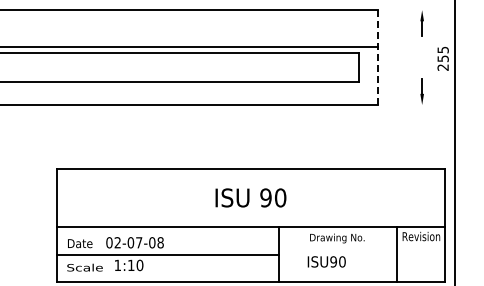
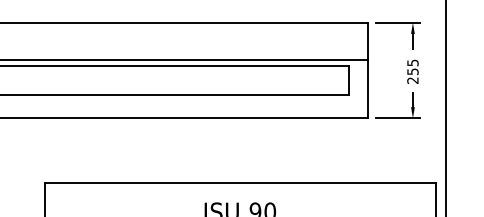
line: (407, 10) -> (398, 23), added
line: (377, 57) -> (367, 70), dashed -> solid
text: (442, 58) -> (412, 71), moved
line: (407, 105) -> (398, 118), added

